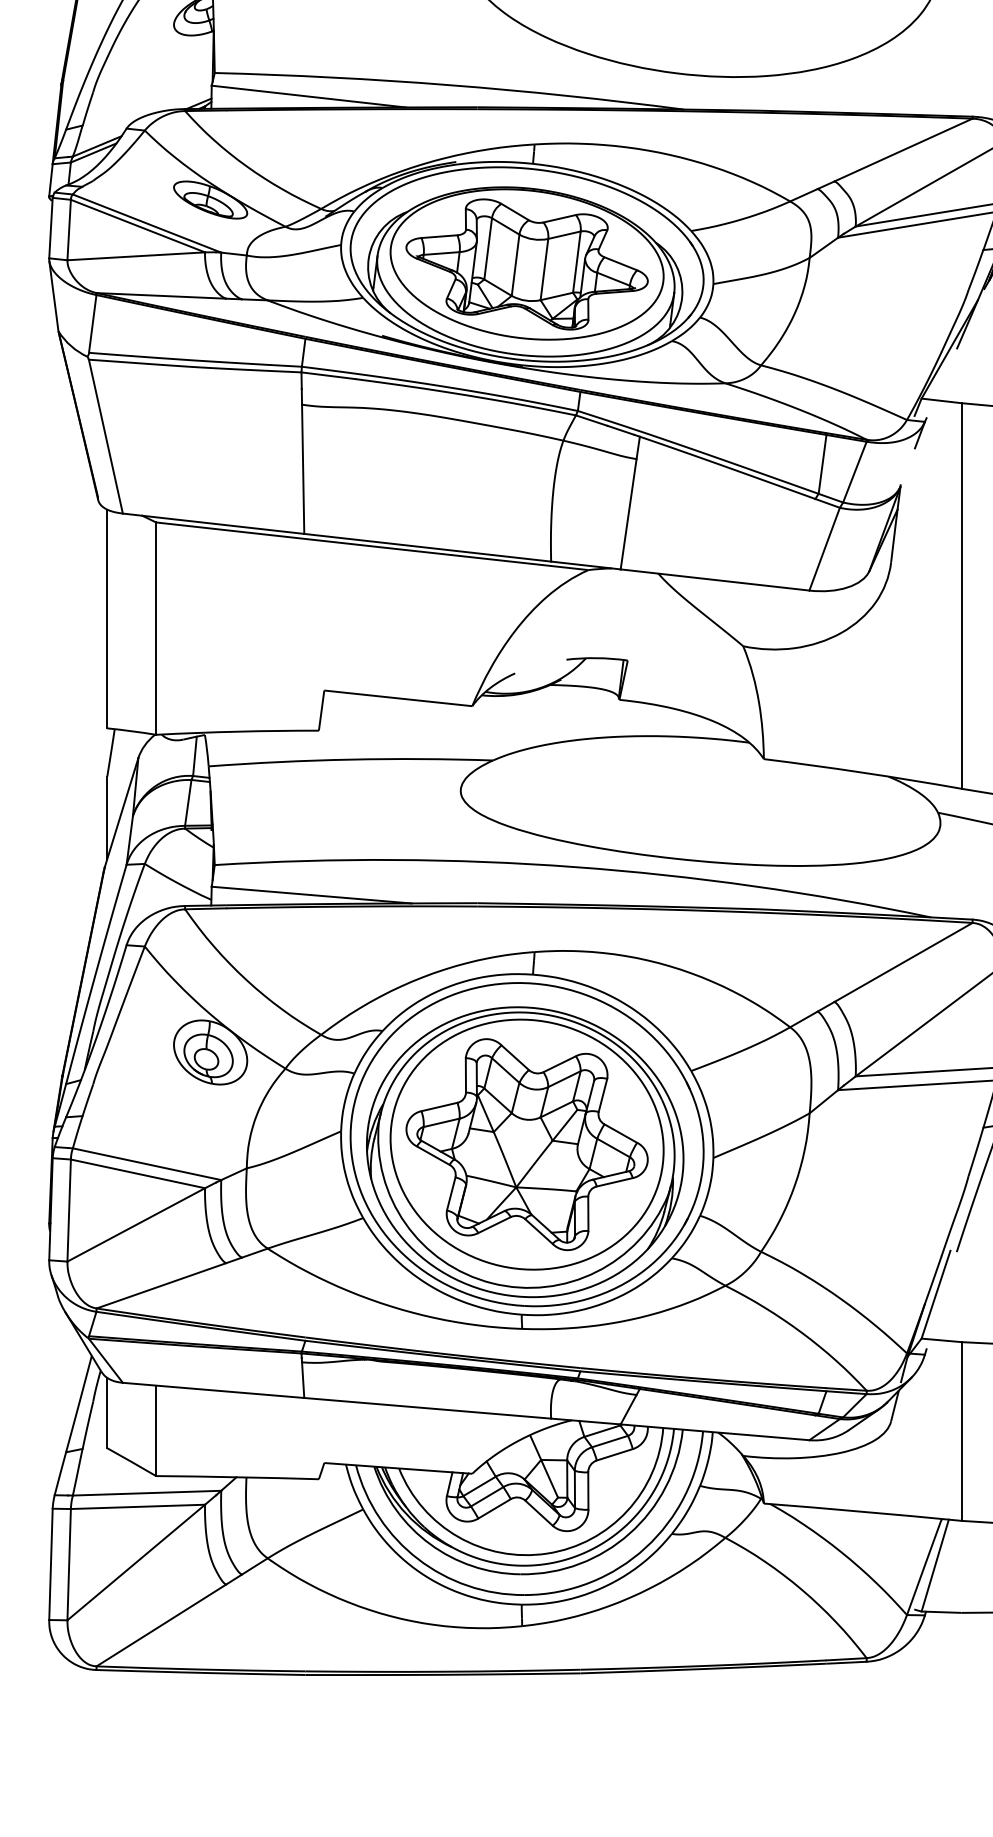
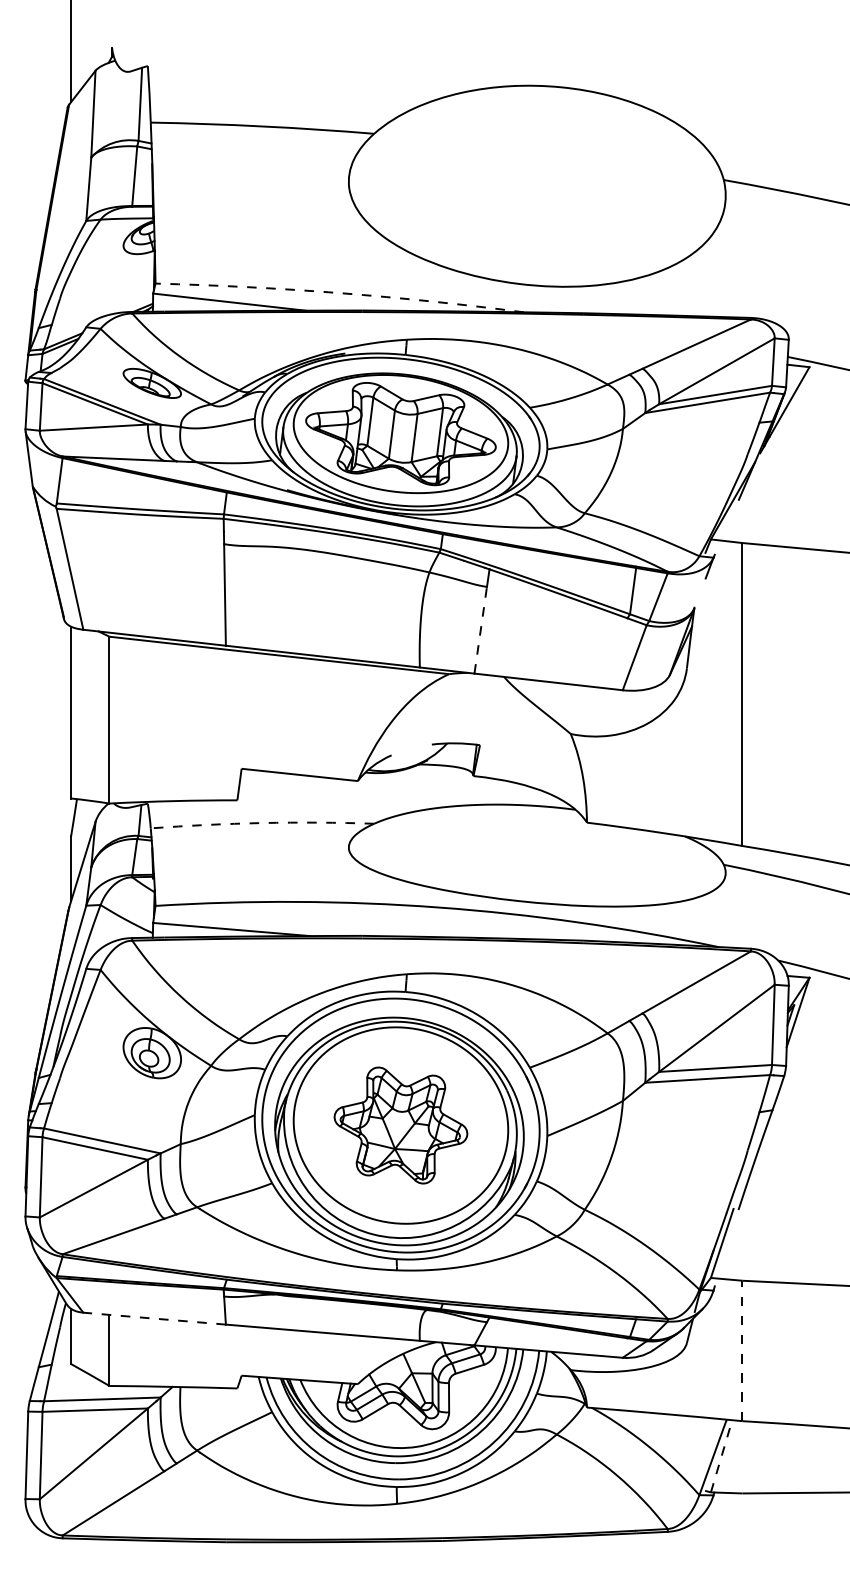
arc: (450, 85) -> (340, 293), solid -> dashed
line: (628, 514) -> (480, 630), solid -> dashed
arc: (350, 760) -> (262, 823), solid -> dashed
part: (526, 1144) -> (400, 1125), size x0.7
line: (213, 1390) -> (154, 1318), solid -> dashed
line: (961, 1430) -> (742, 1350), solid -> dashed
line: (935, 1565) -> (721, 1456), solid -> dashed

